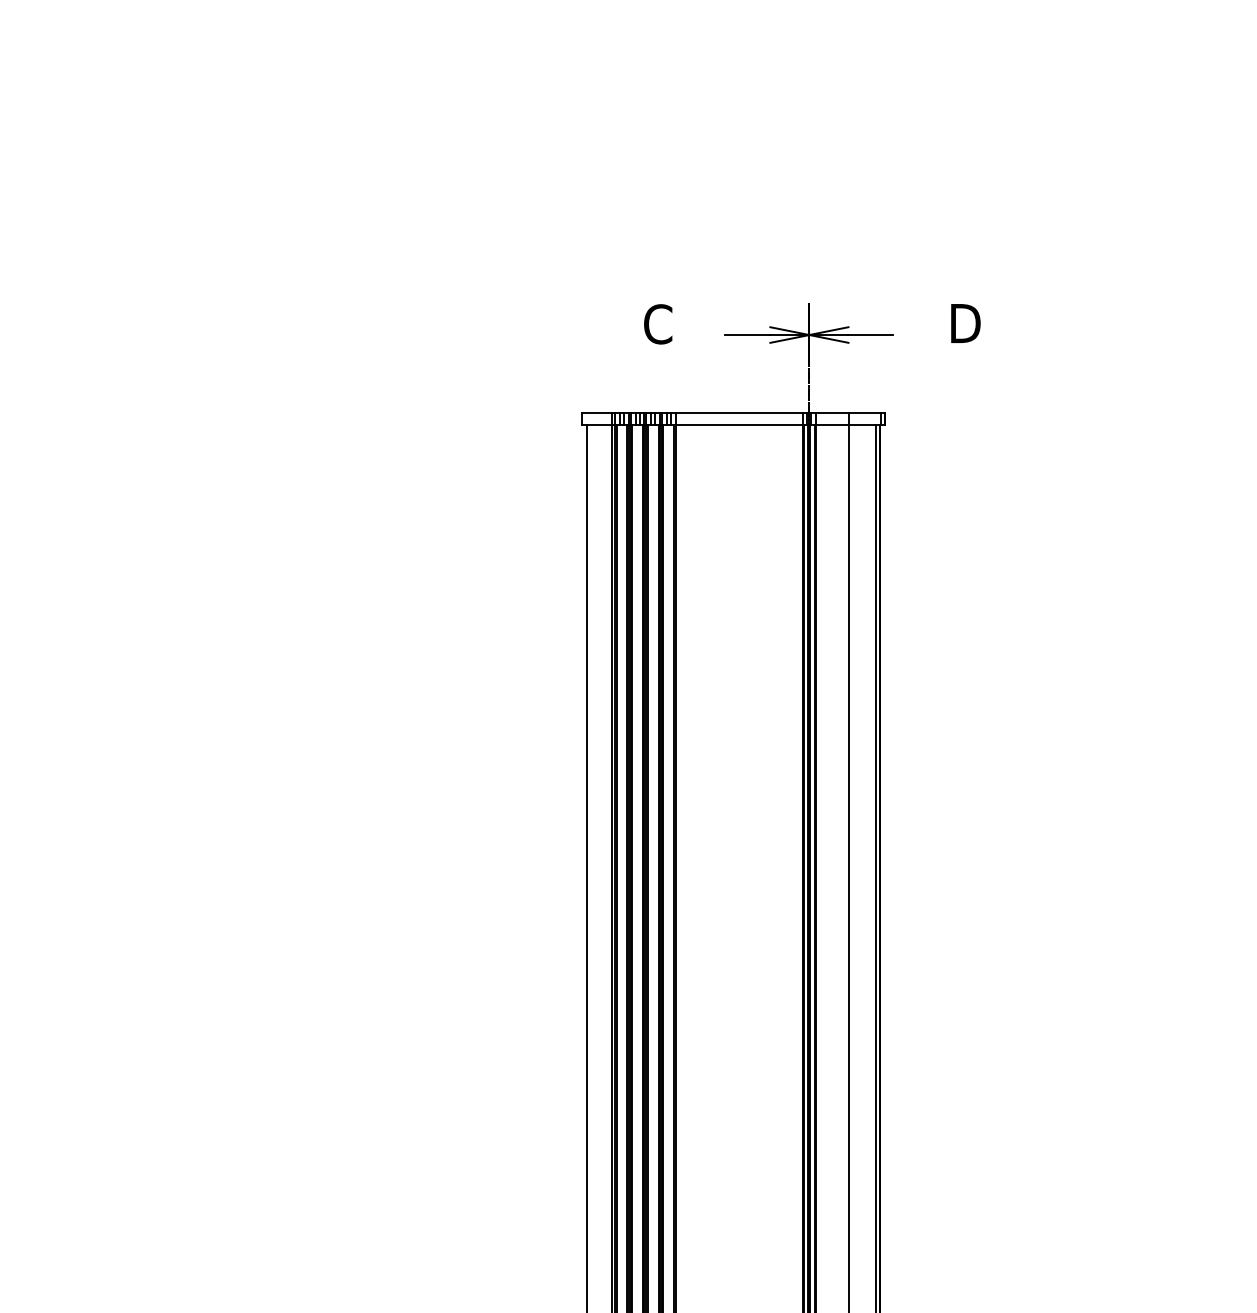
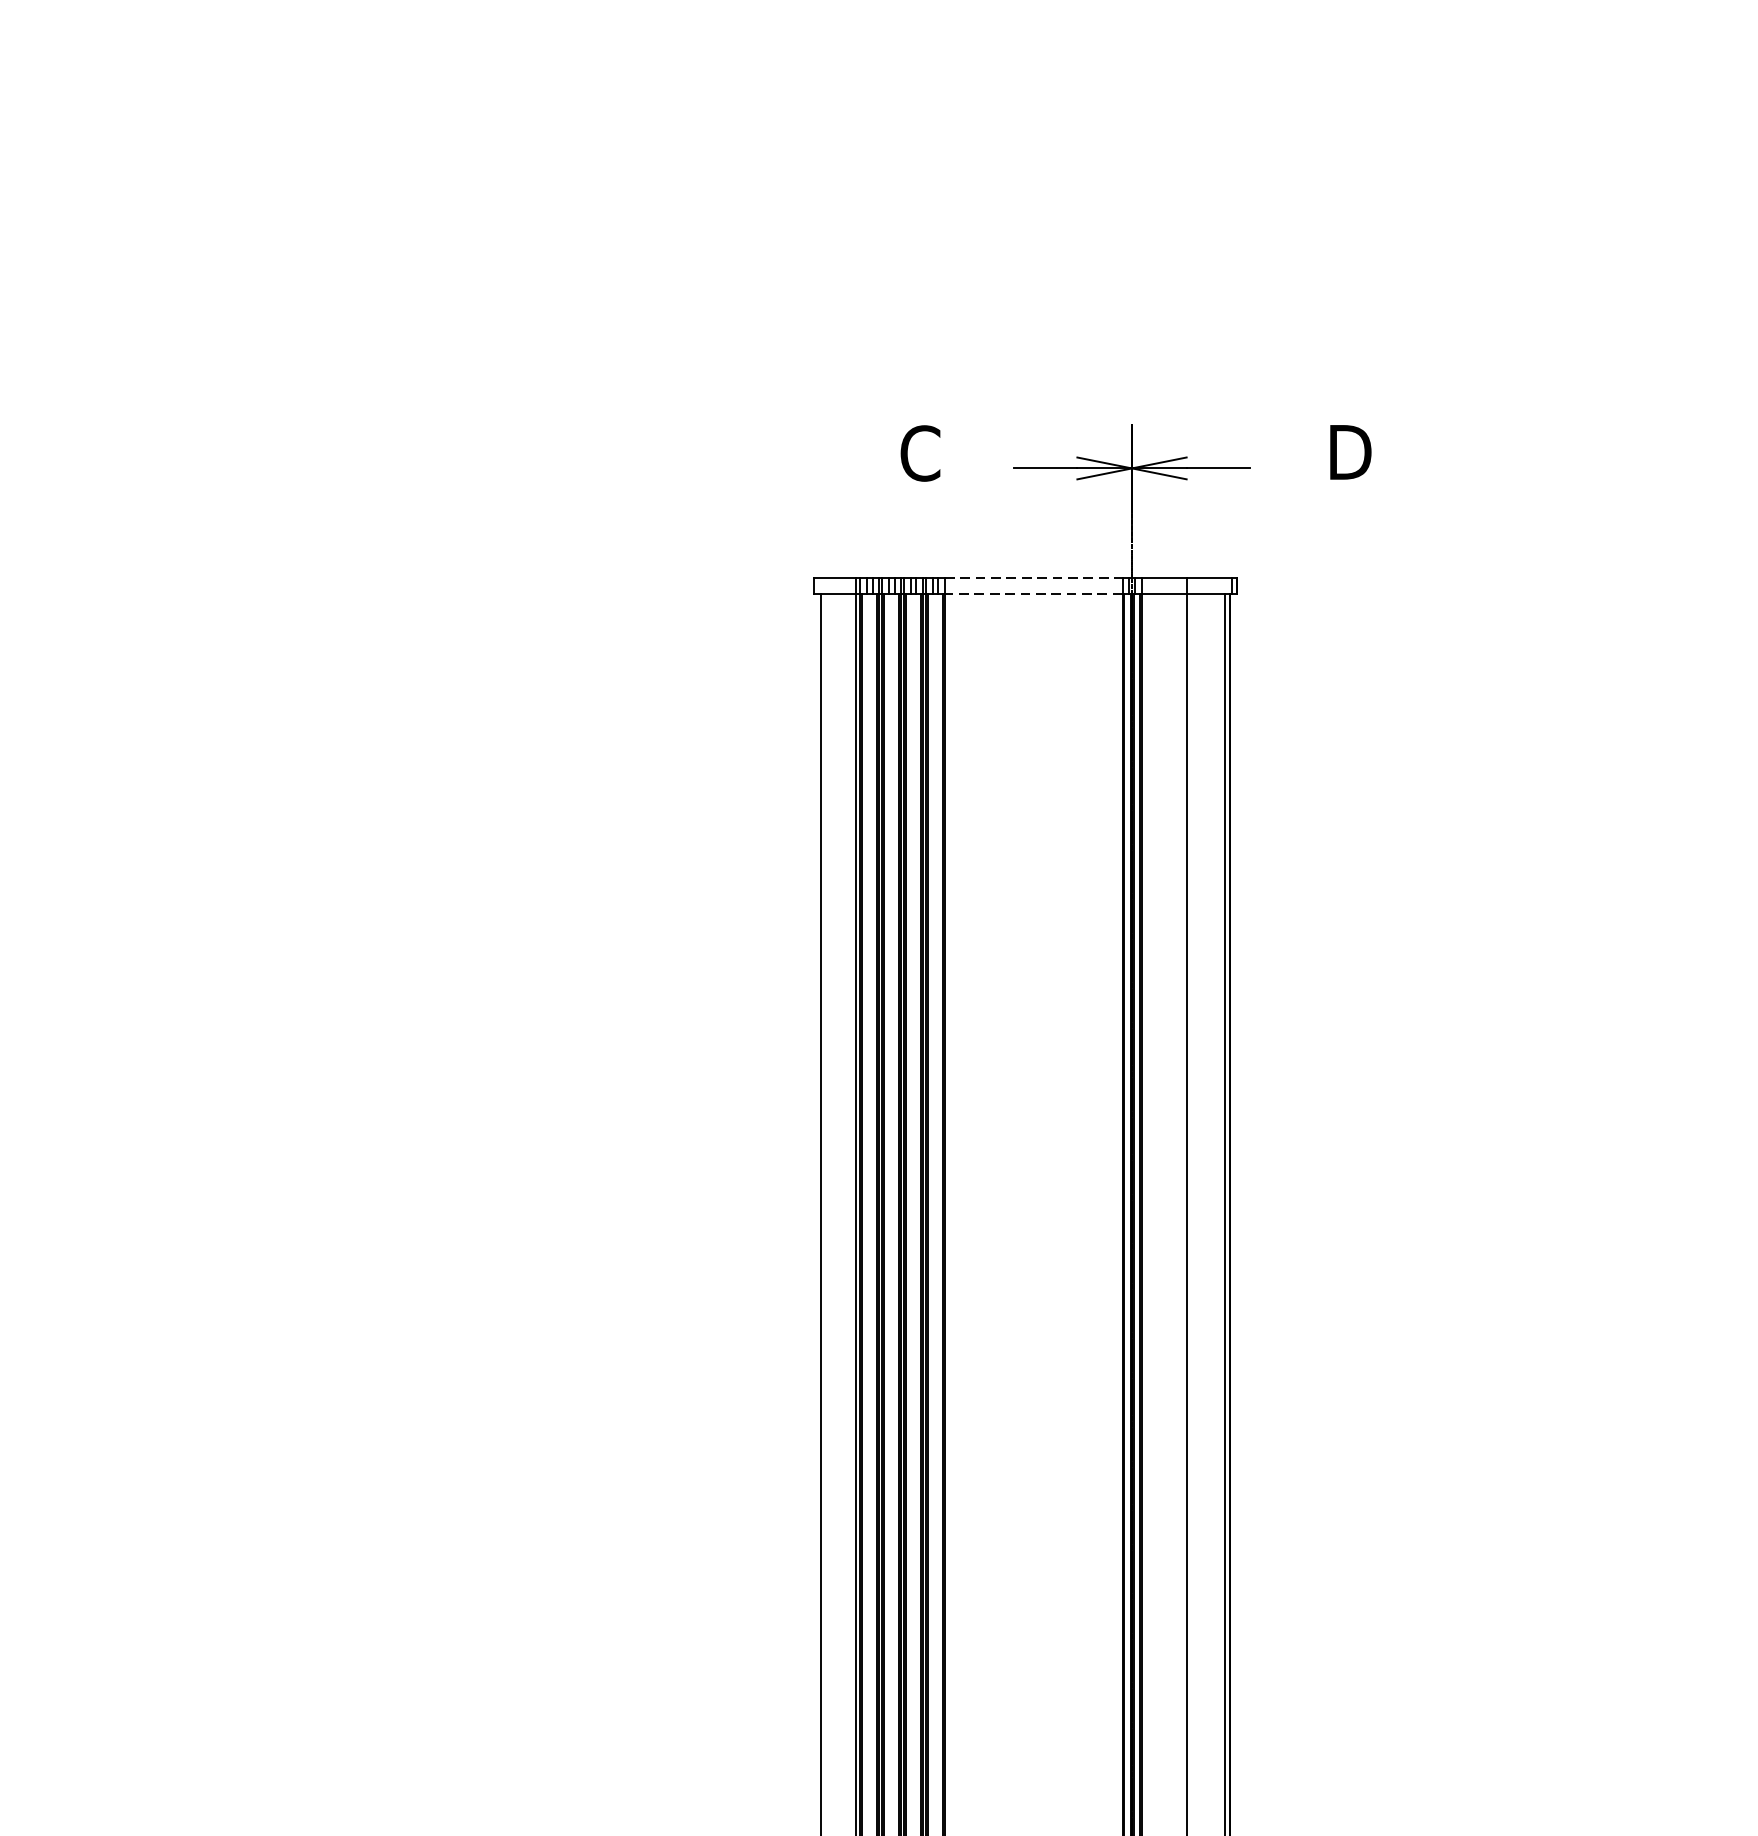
line: (739, 413) -> (1034, 578), solid -> dashed
line: (739, 424) -> (1034, 593), solid -> dashed

